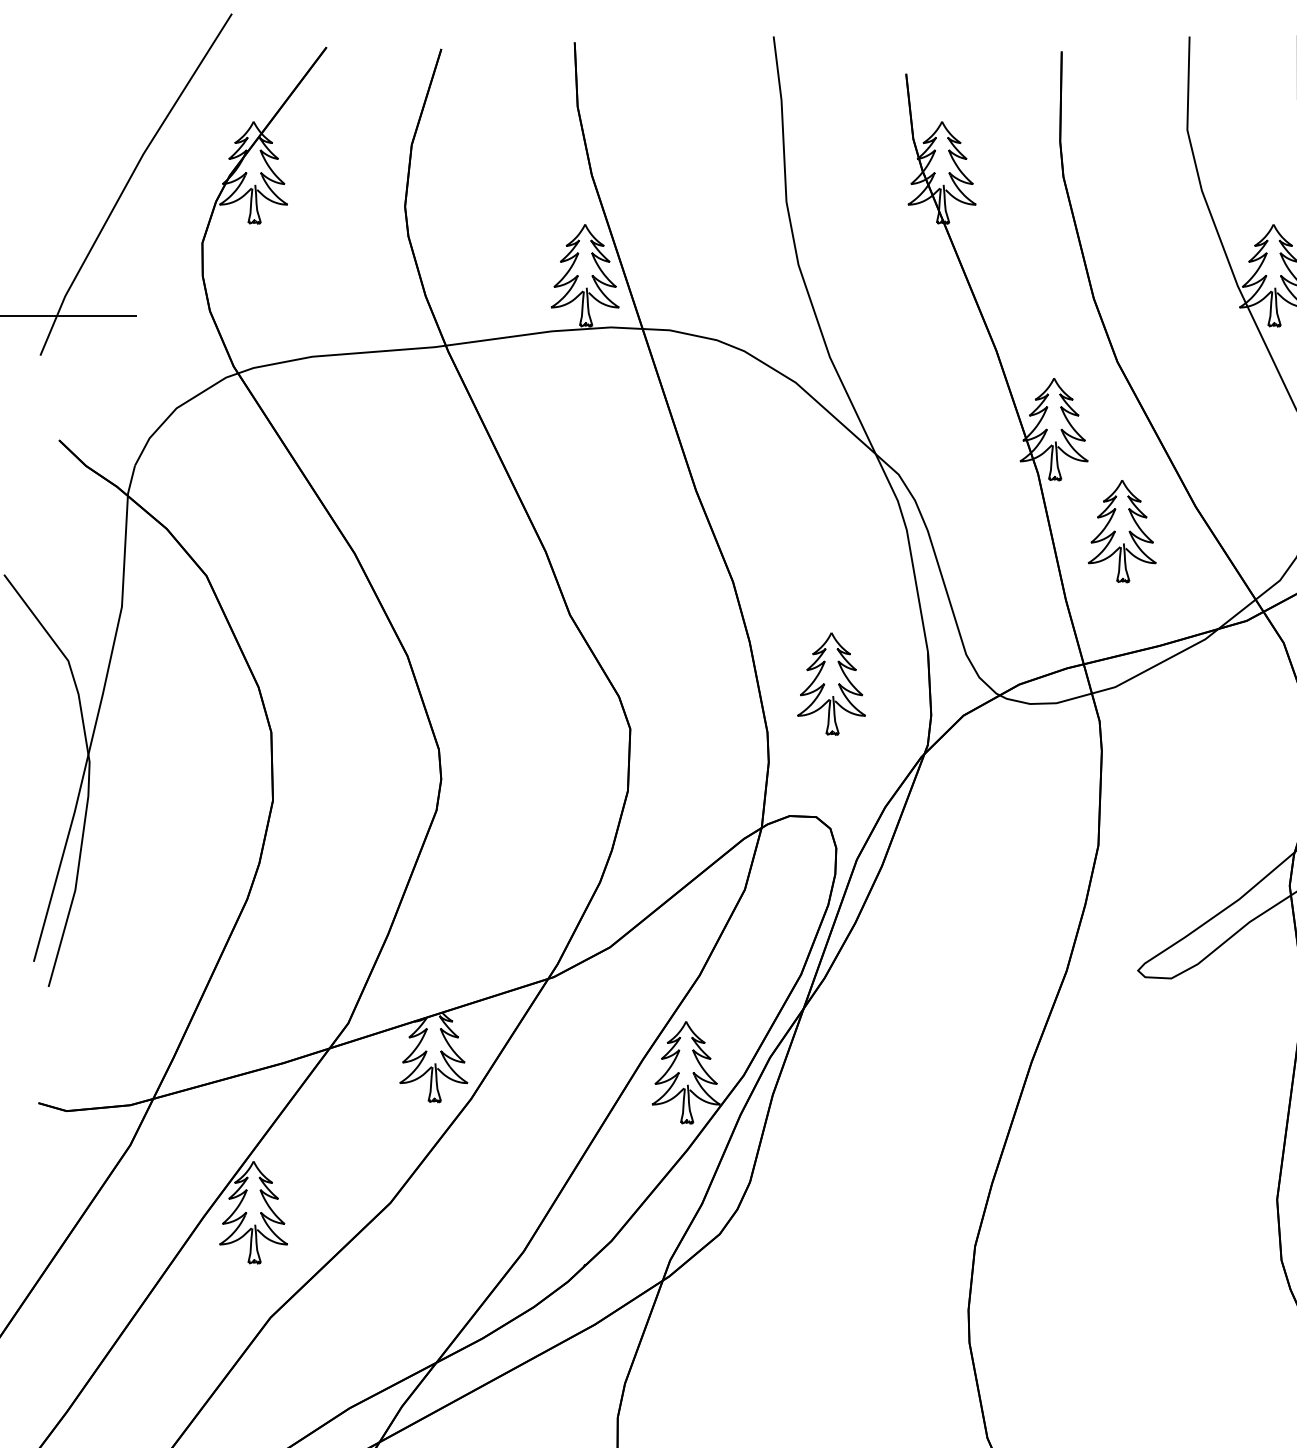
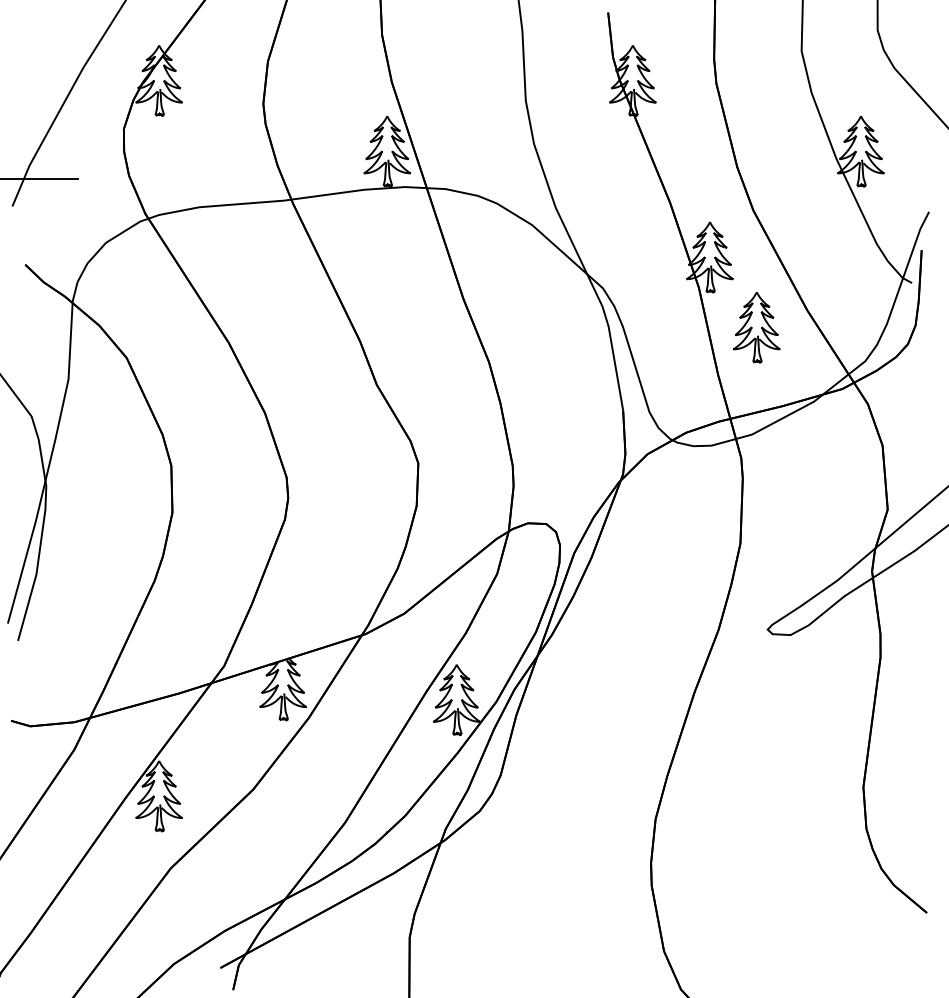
part: (831, 684) -> (556, 432), removed

